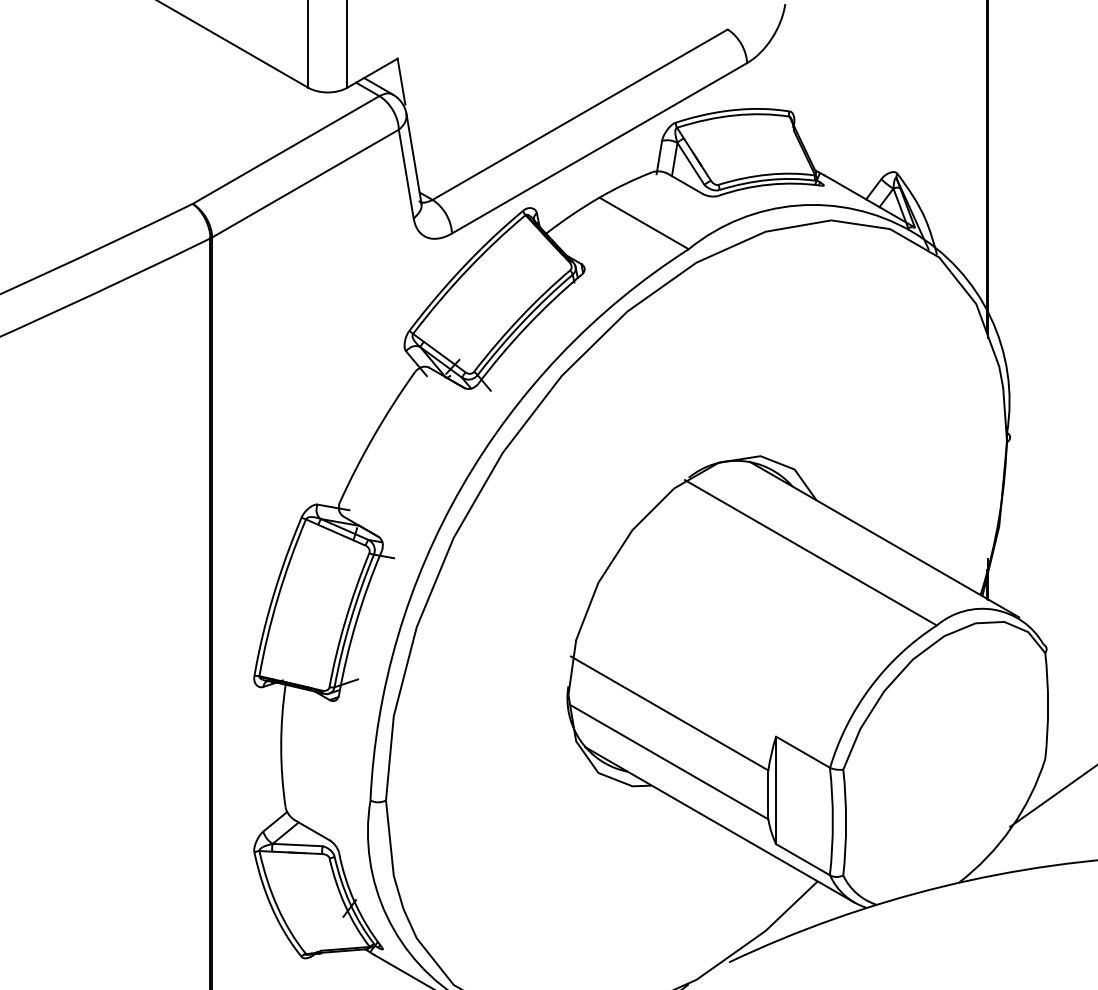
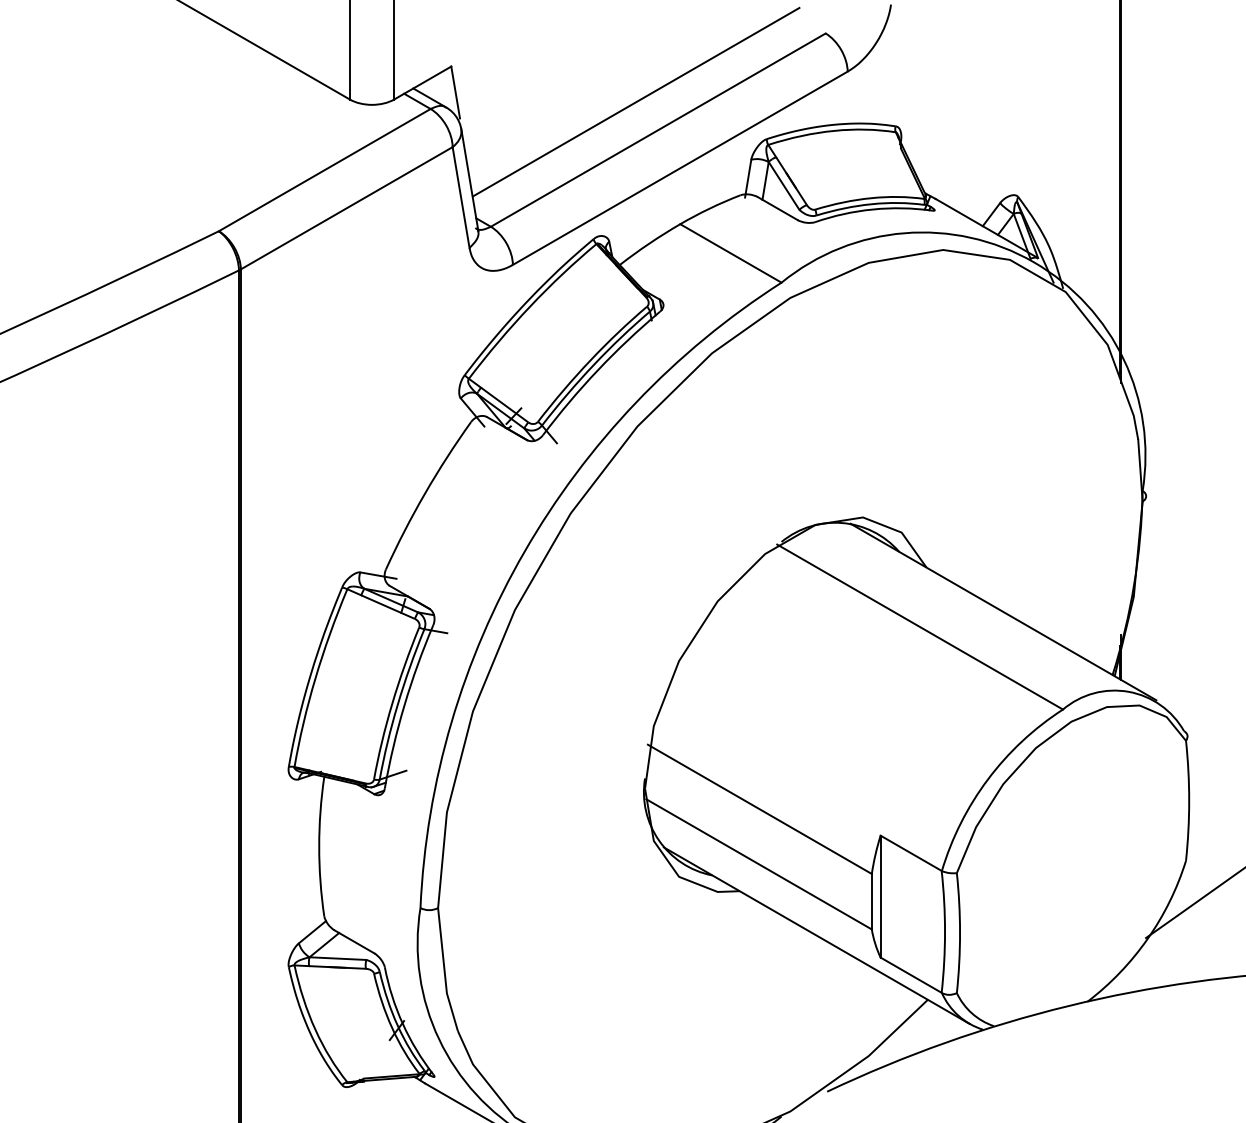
line: (560, 89) -> (636, 101), added

